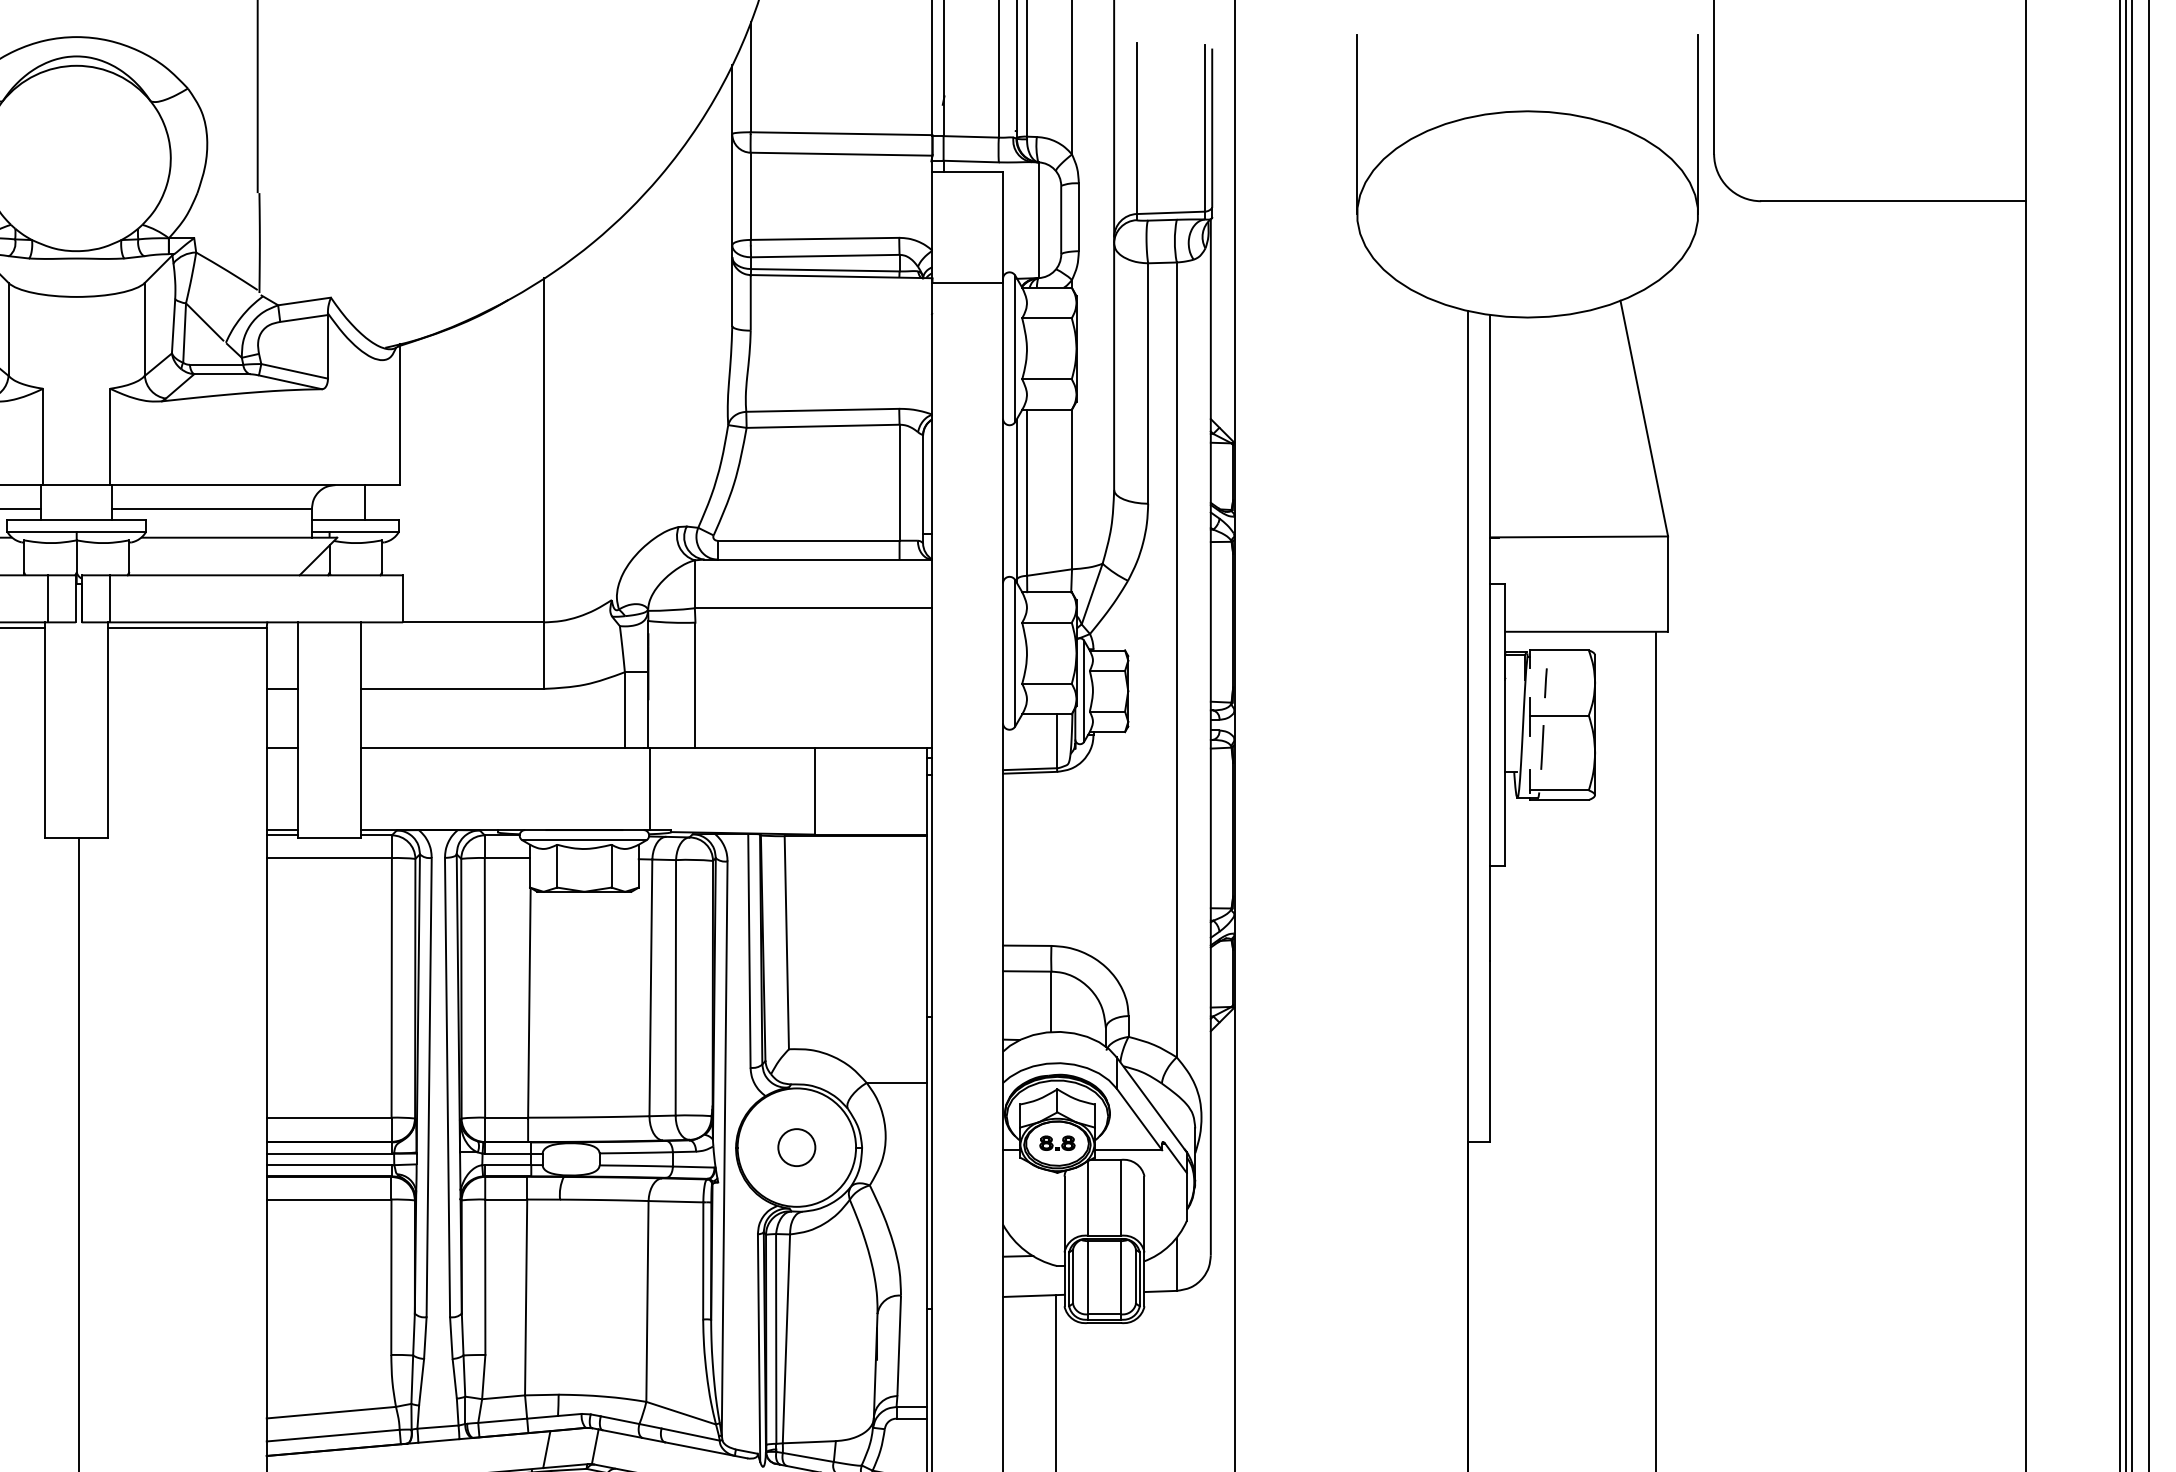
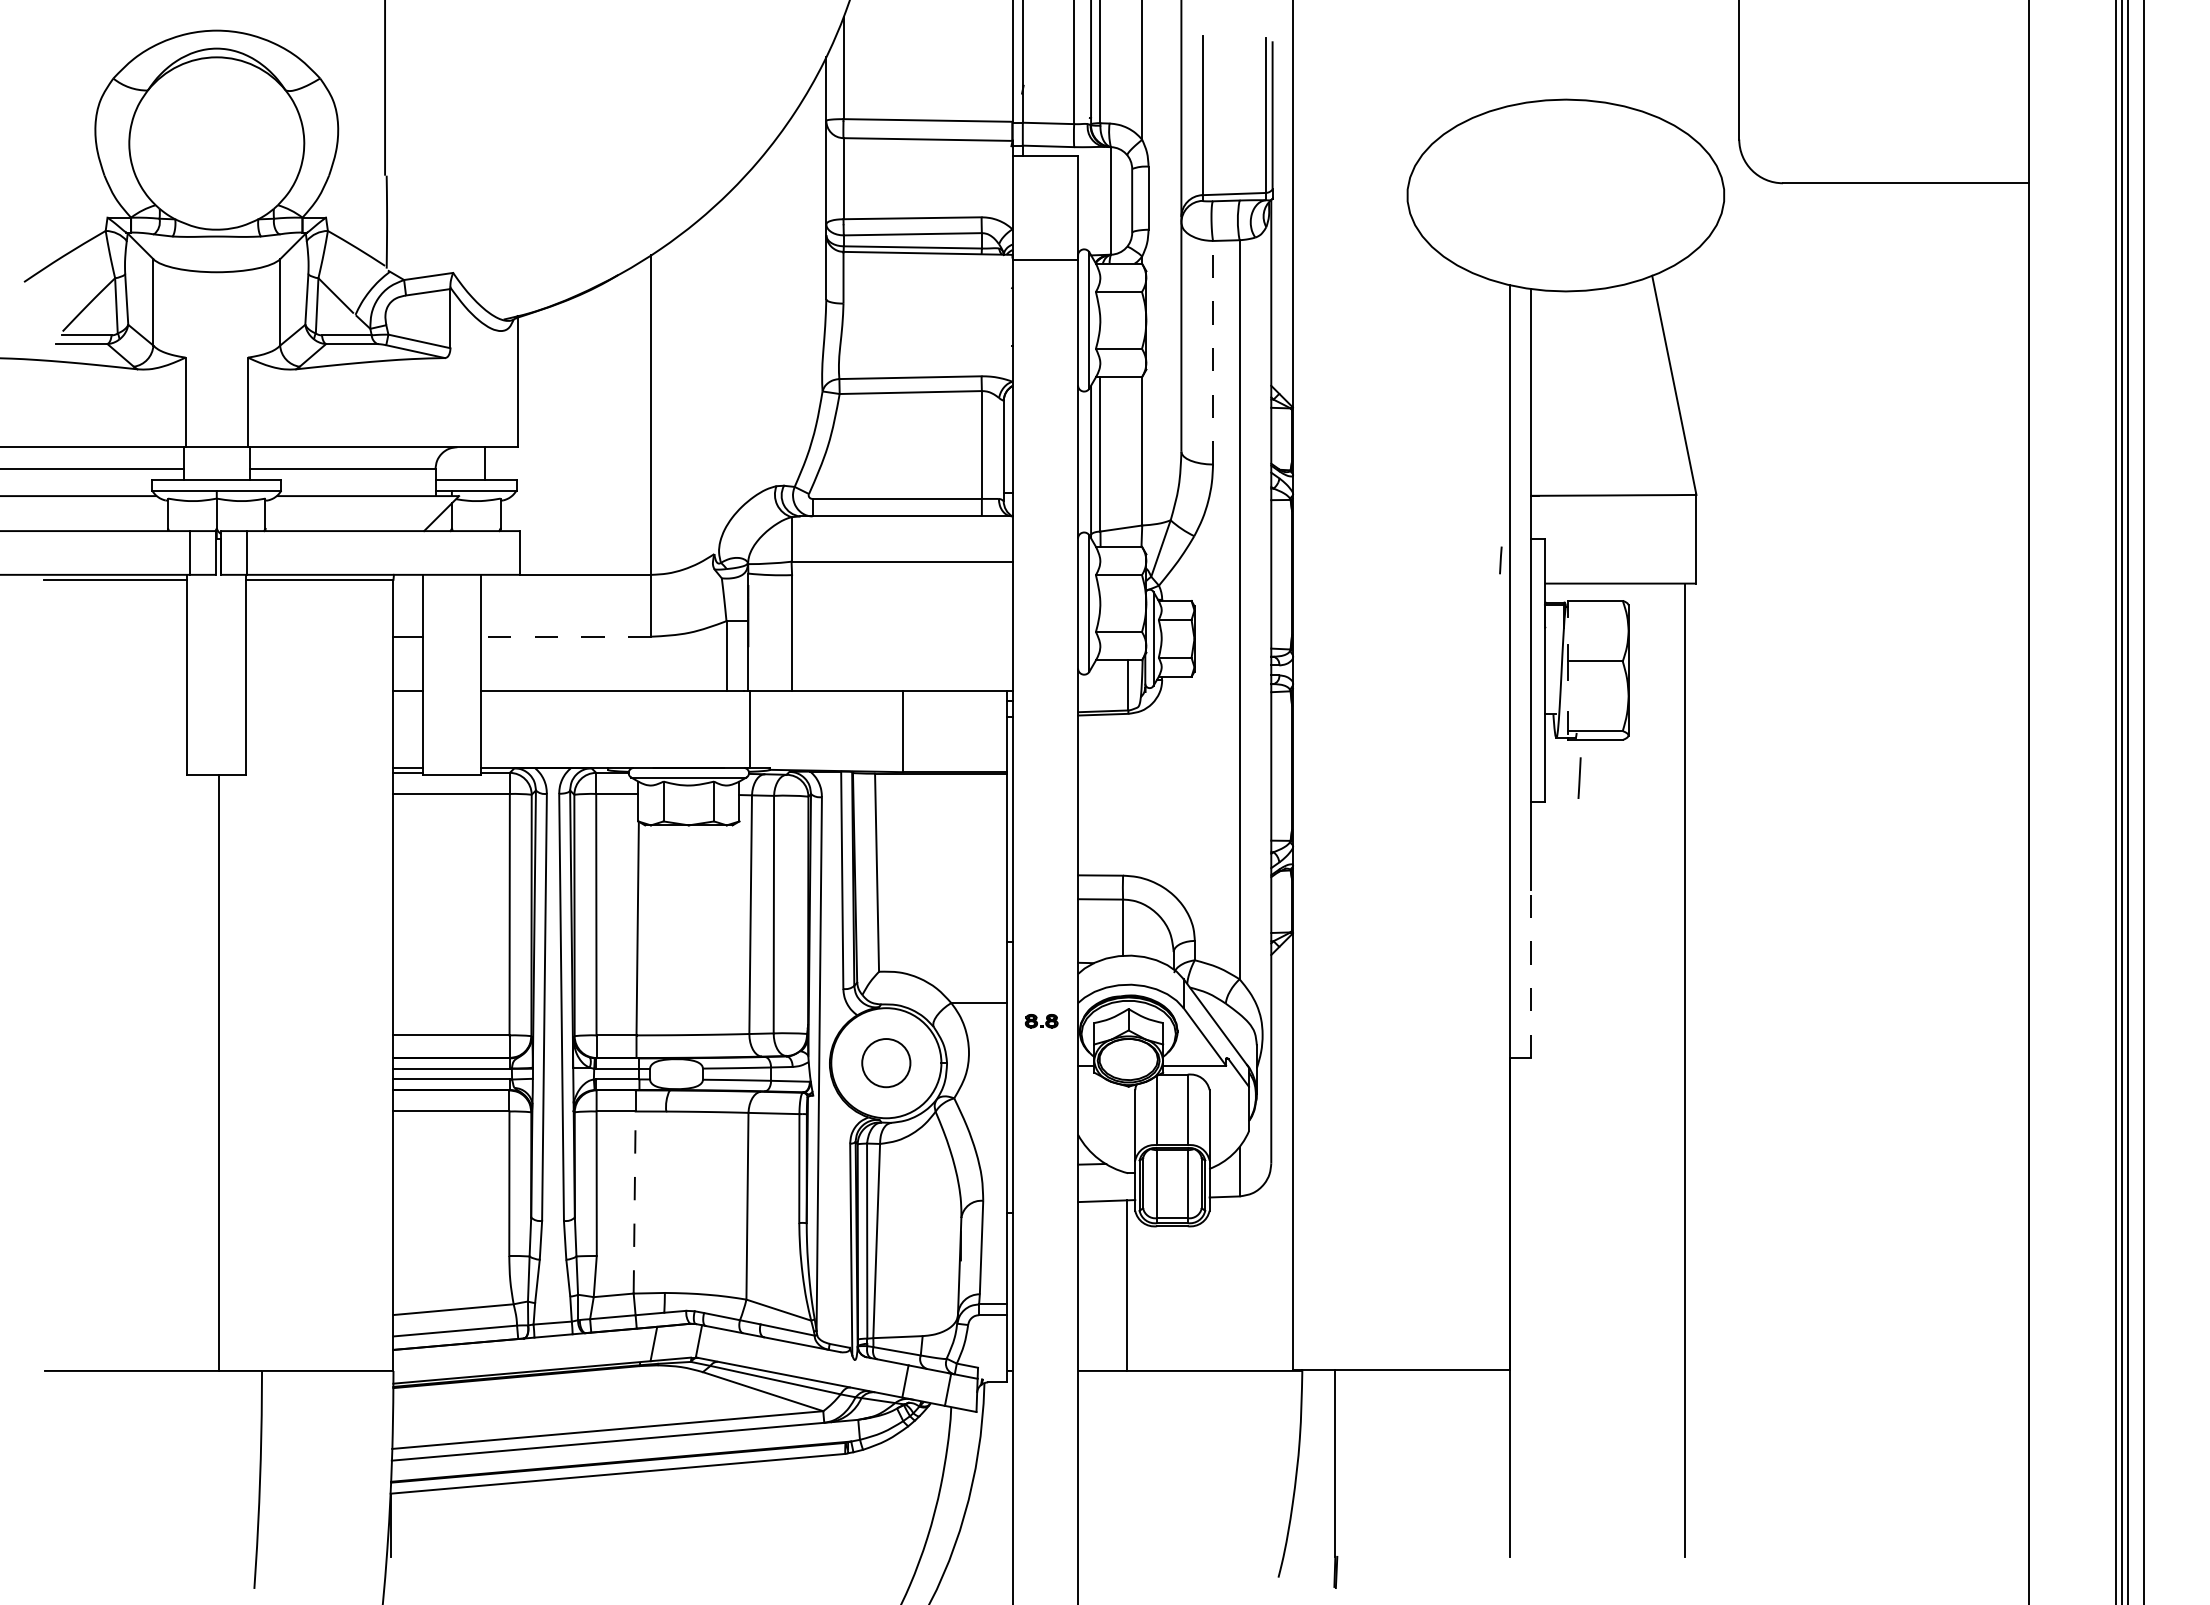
line: (1357, 124) -> (1407, 111), removed
line: (1698, 124) -> (1724, 111), removed
line: (1148, 383) -> (1213, 352), solid -> dashed
line: (1545, 683) -> (1500, 560), moved
line: (451, 688) -> (565, 636), solid -> dashed
line: (1542, 746) -> (1579, 777), moved
line: (1489, 1052) -> (1530, 974), solid -> dashed
part: (1057, 1143) -> (1041, 1021), moved
circle: (796, 1147) -> (886, 1063), size x1.4
line: (525, 1297) -> (634, 1202), solid -> dashed

